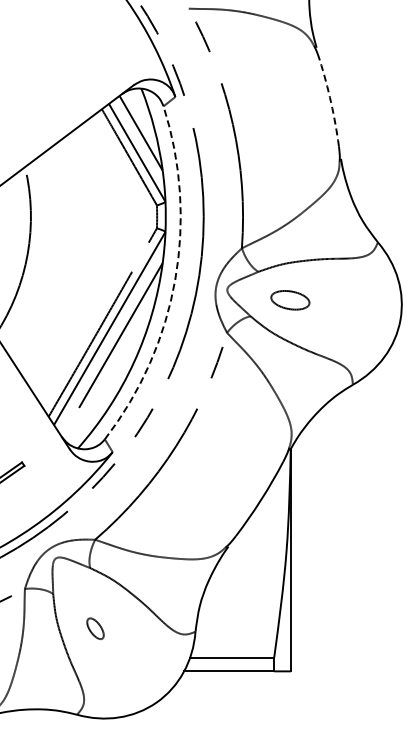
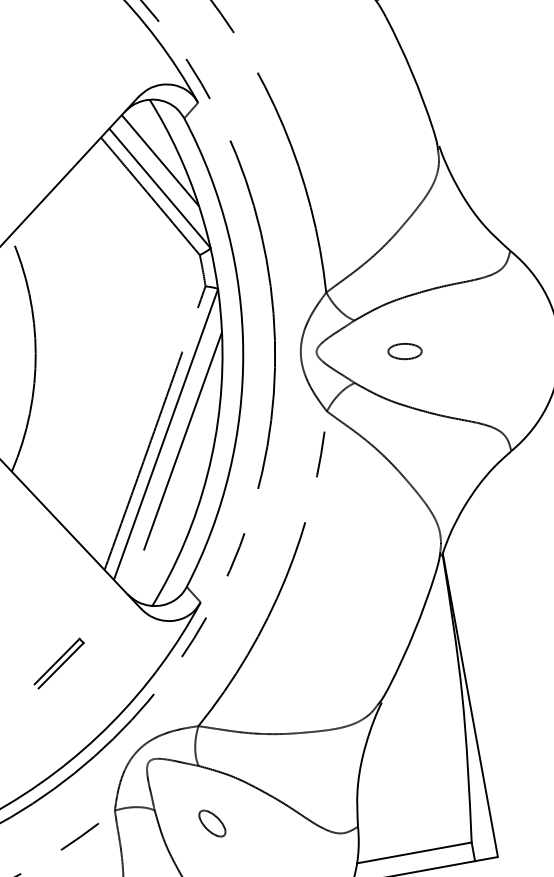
arc: (331, 102) -> (412, 71), dashed -> solid
arc: (175, 280) -> (243, 352), dashed -> solid
part: (289, 300) -> (404, 351), size x0.62
part: (95, 628) -> (212, 823), moved

